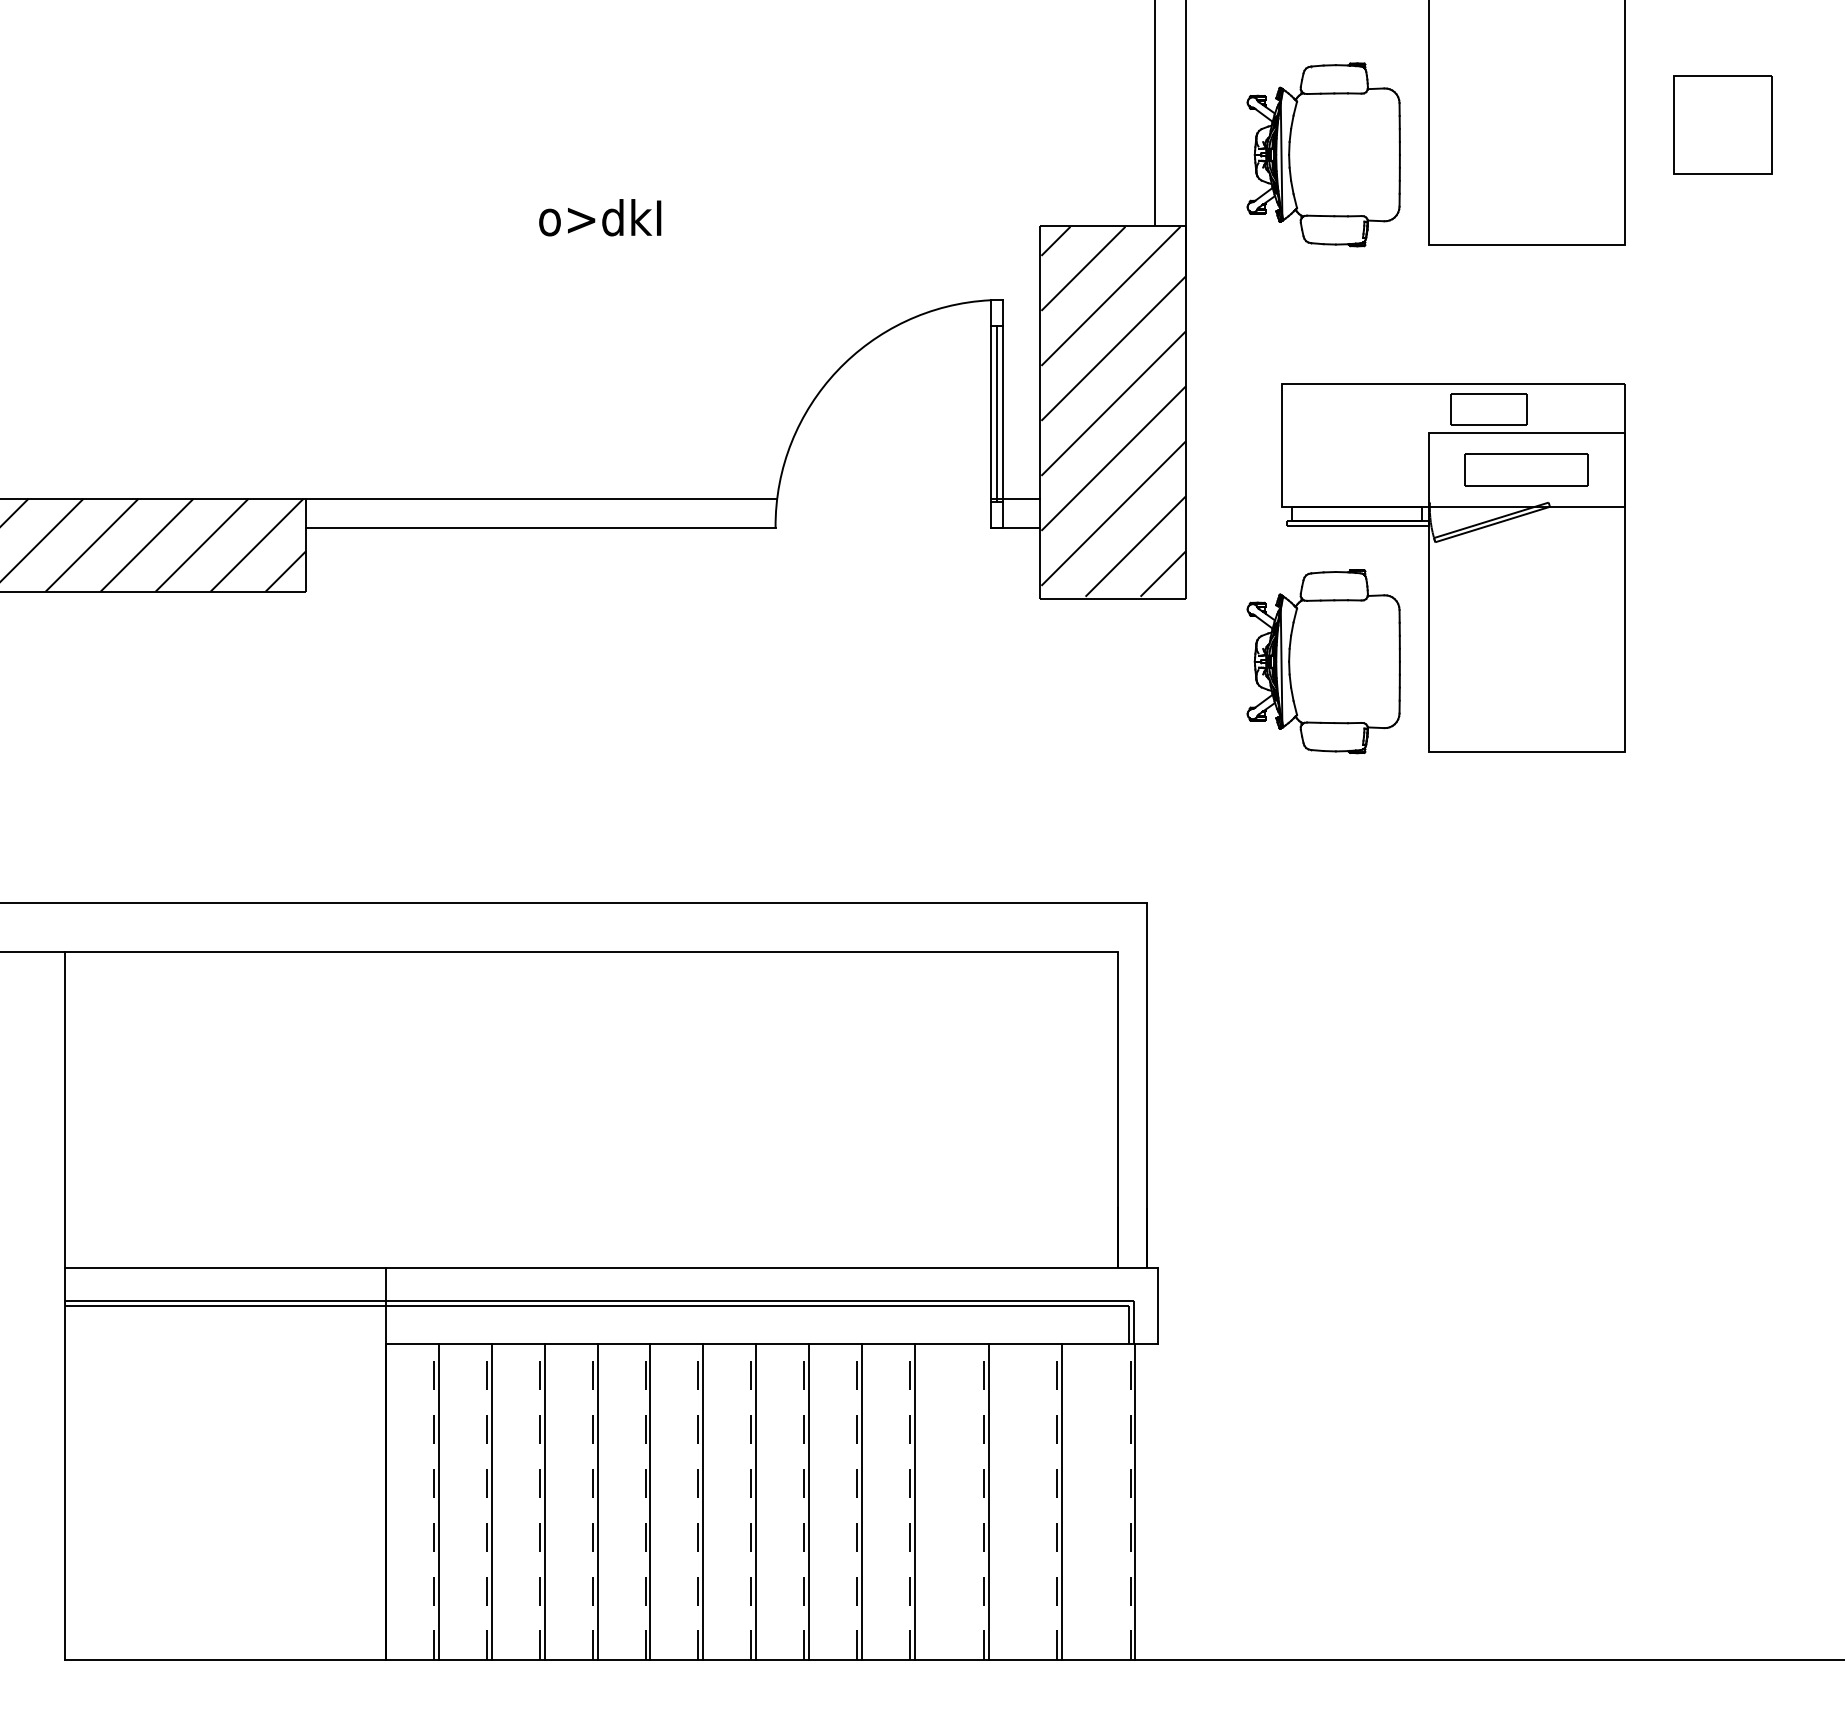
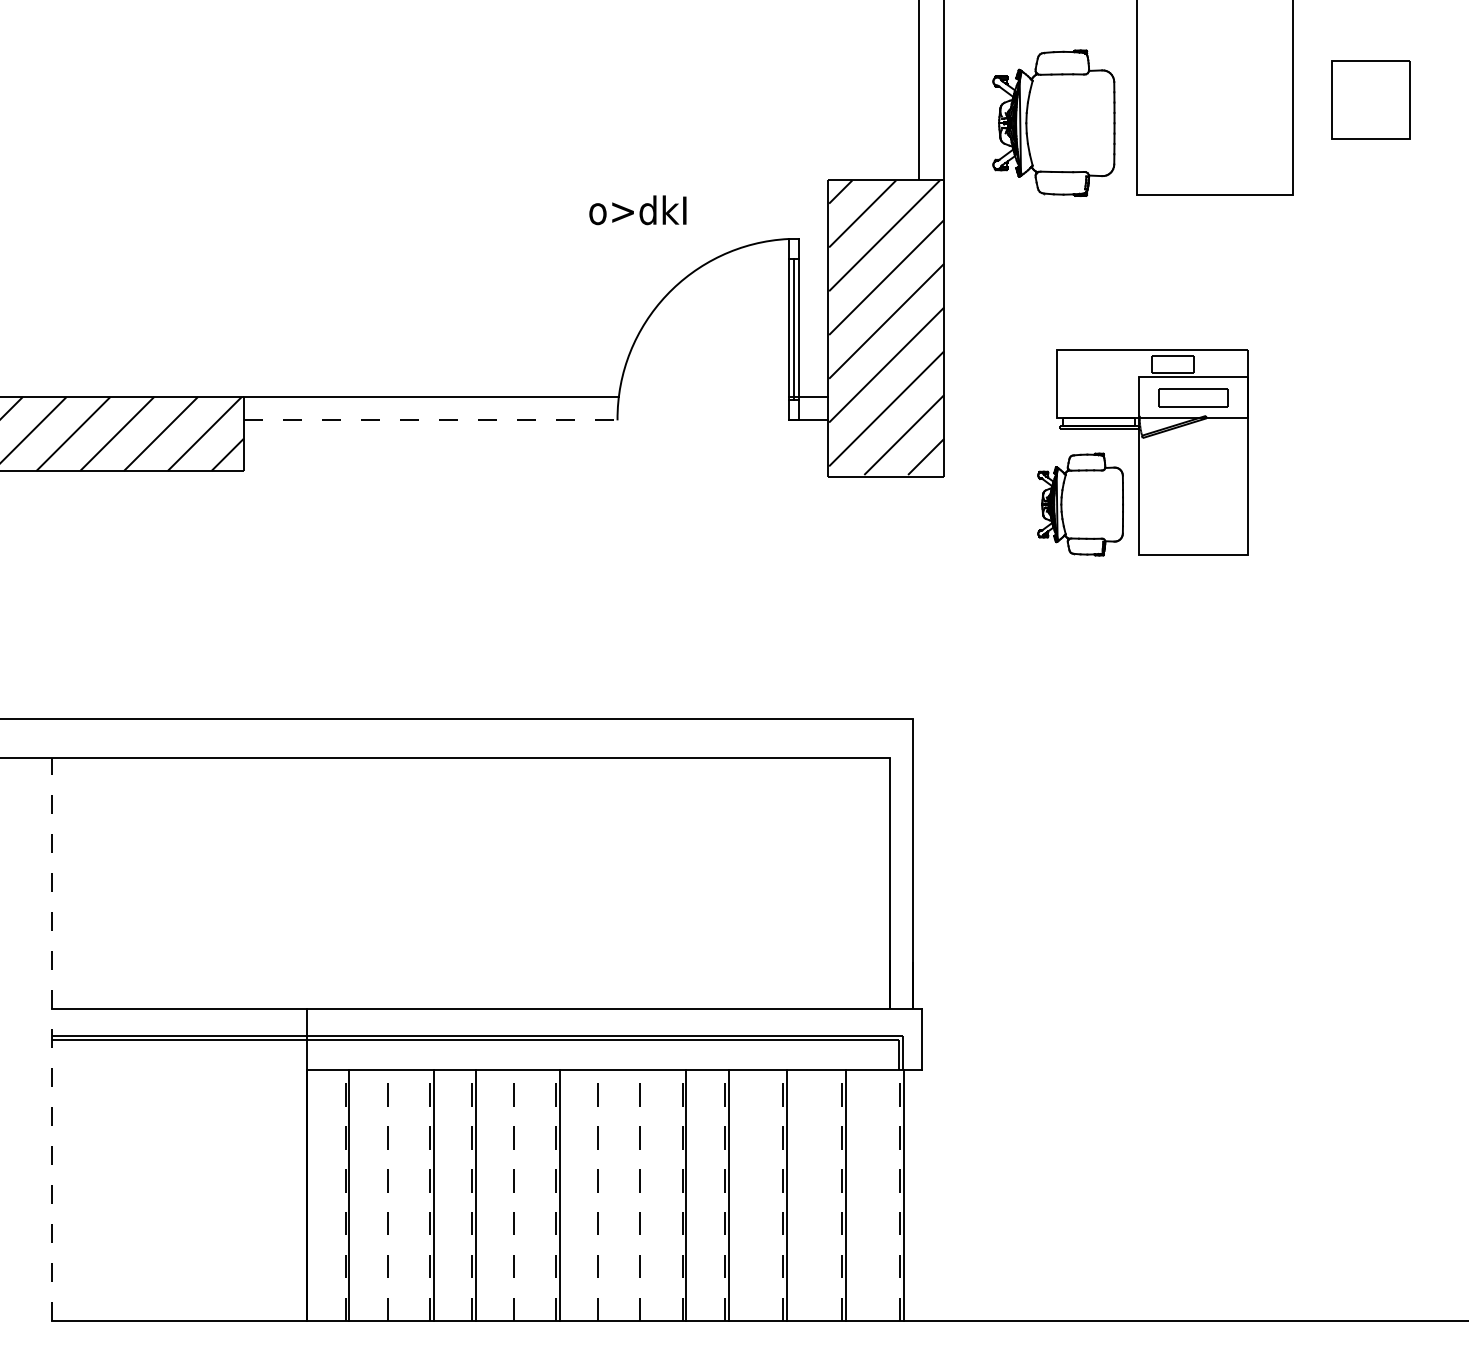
text: (599, 217) -> (637, 210), moved
line: (540, 528) -> (430, 420), solid -> dashed
part: (1435, 568) -> (1142, 452), size x0.7
line: (64, 1305) -> (51, 1039), solid -> dashed
line: (491, 1501) -> (391, 1195), removed
line: (649, 1501) -> (517, 1195), removed
line: (756, 1501) -> (602, 1195), removed
line: (809, 1501) -> (644, 1195), removed

